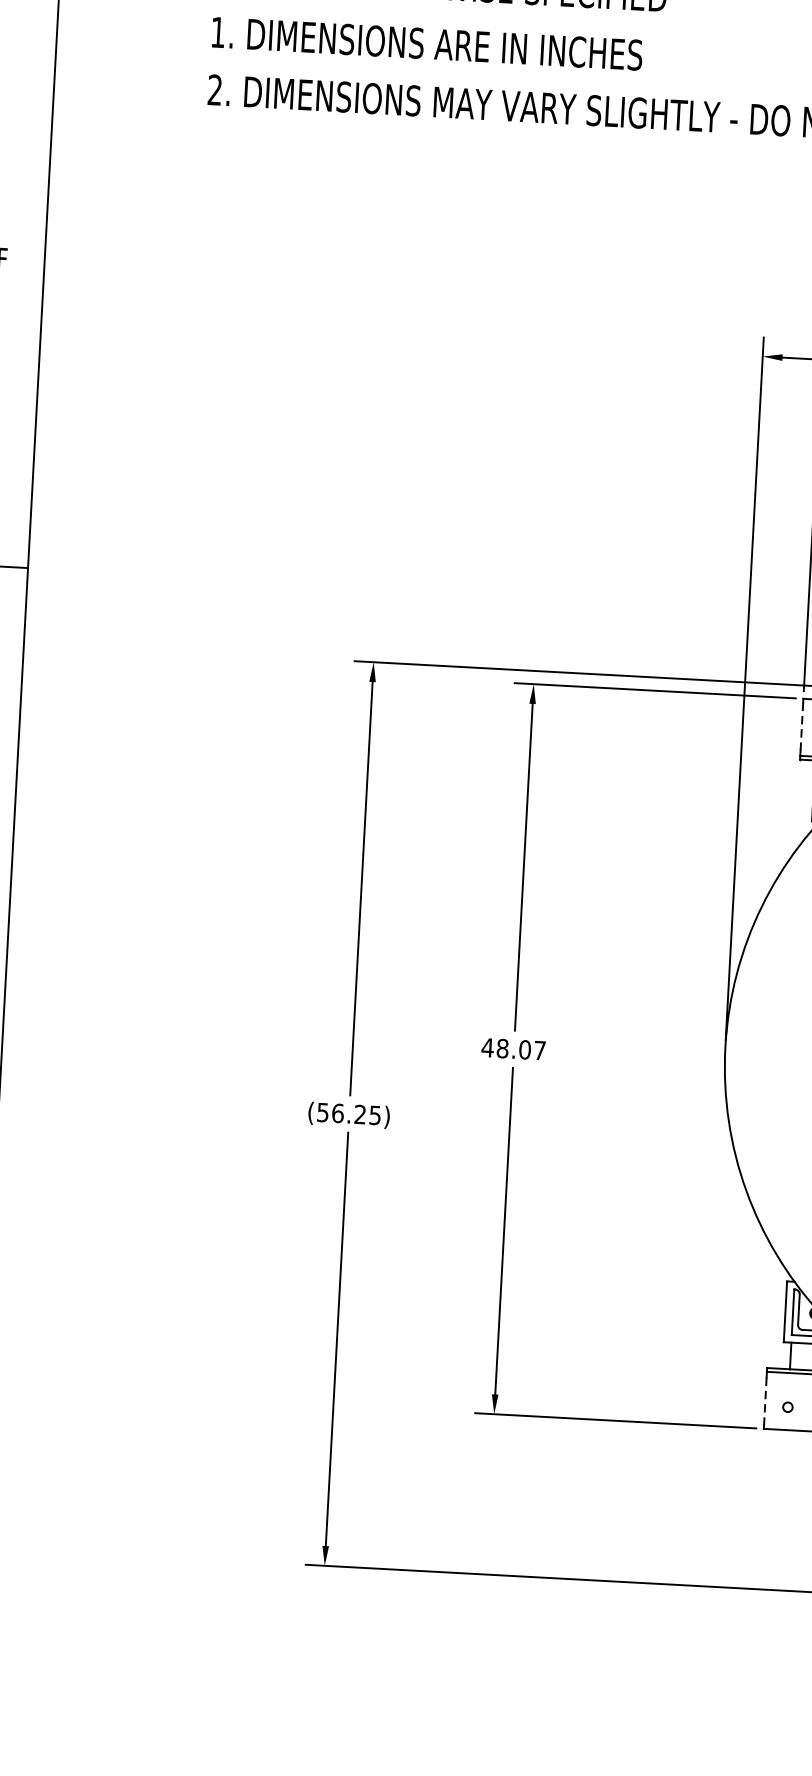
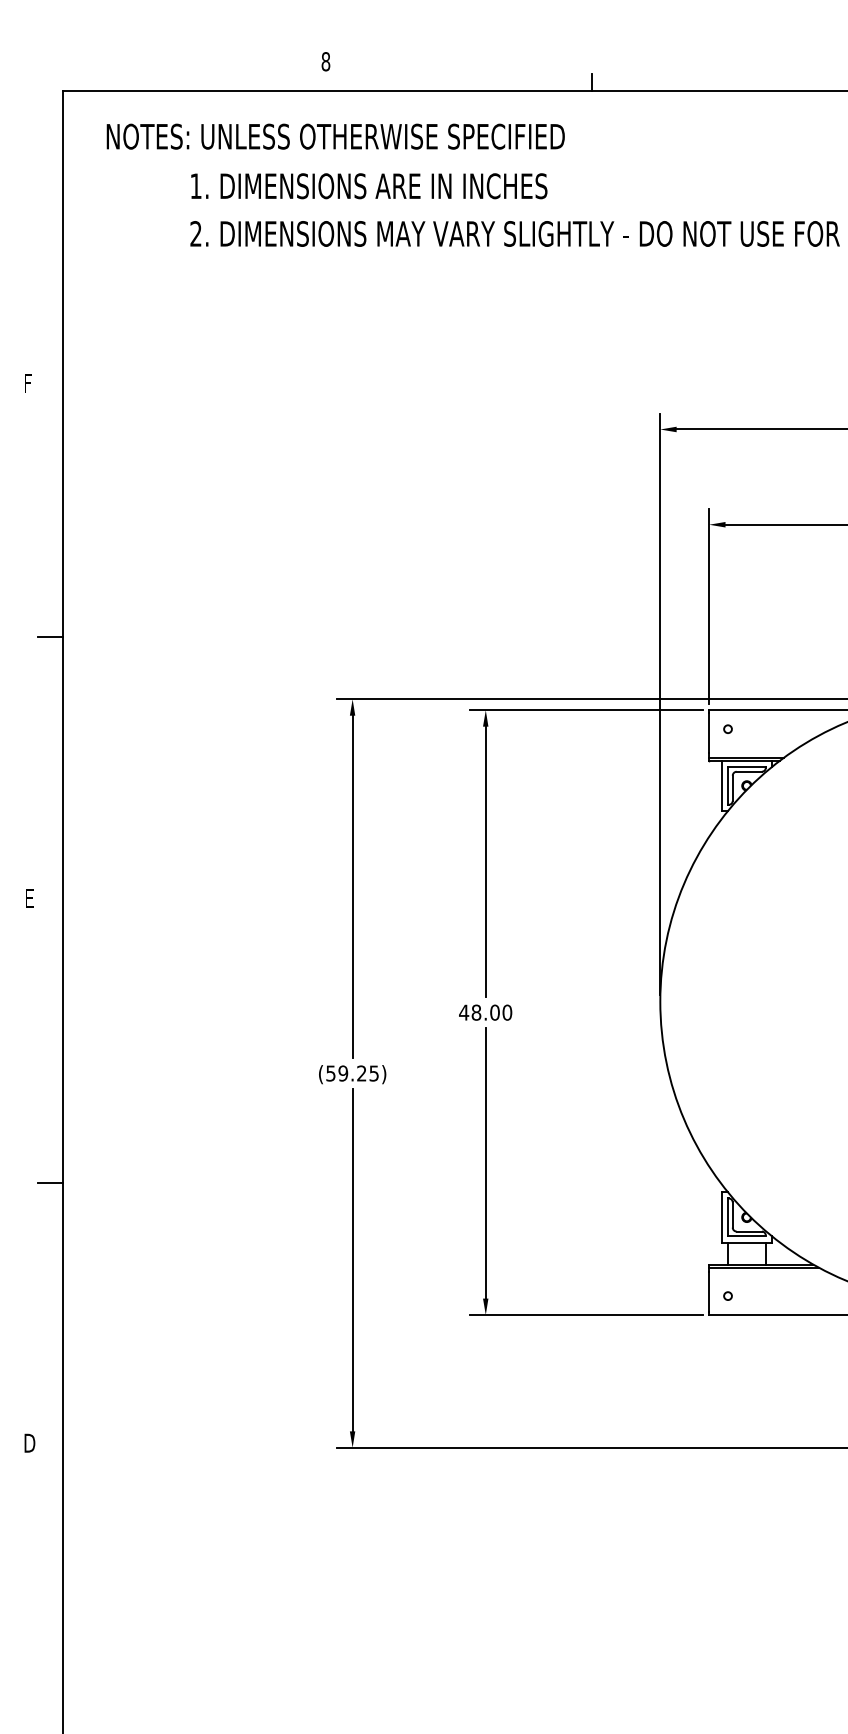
line: (802, 726) -> (709, 733), dashed -> solid
text: (540, 1050) -> (507, 1012), 48.07 -> 48.00
text: (338, 1113) -> (343, 1073), (56.25) -> (59.25)
line: (765, 1401) -> (709, 1292), dashed -> solid

